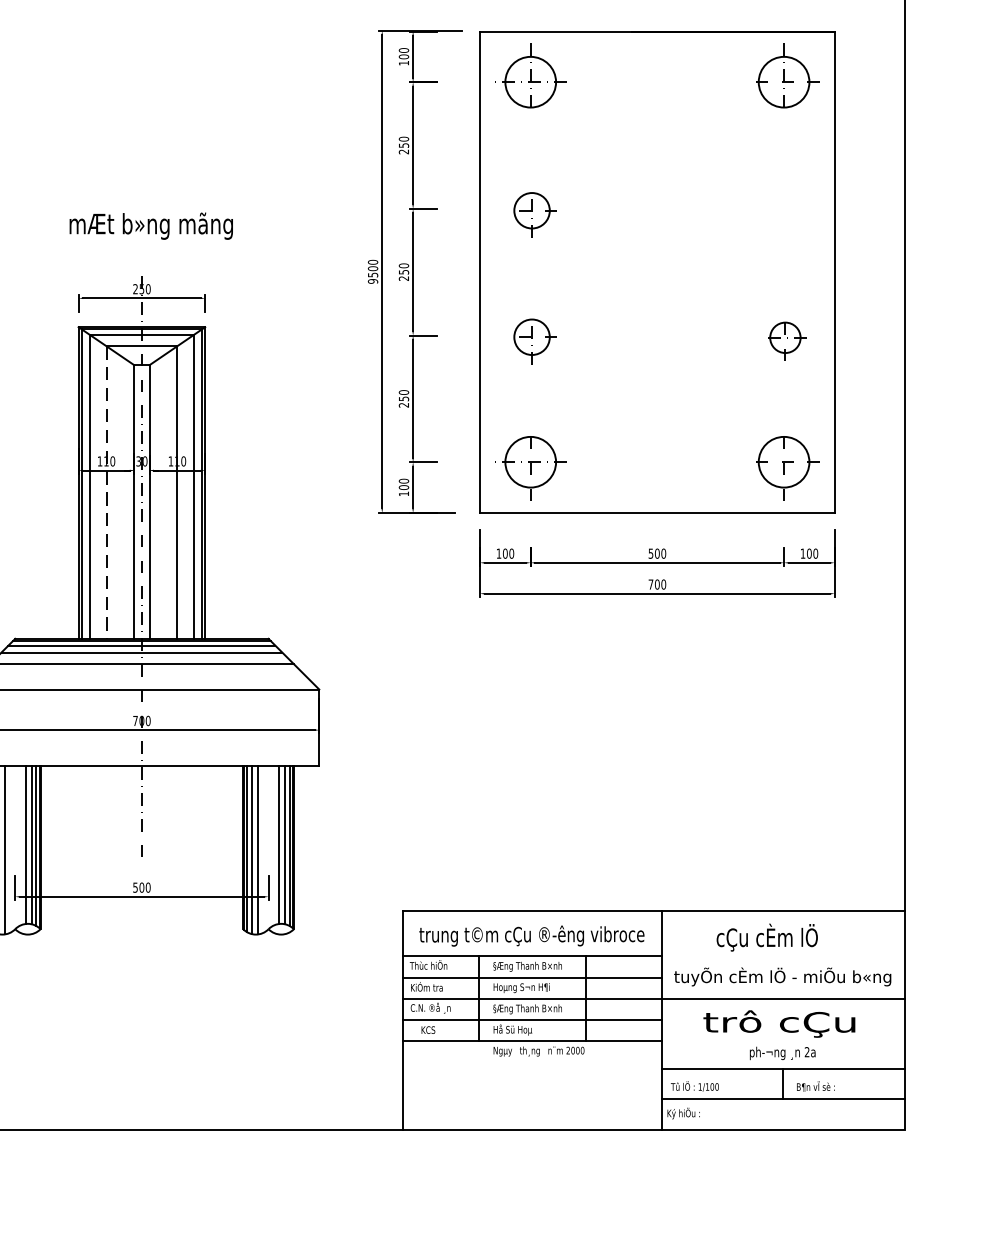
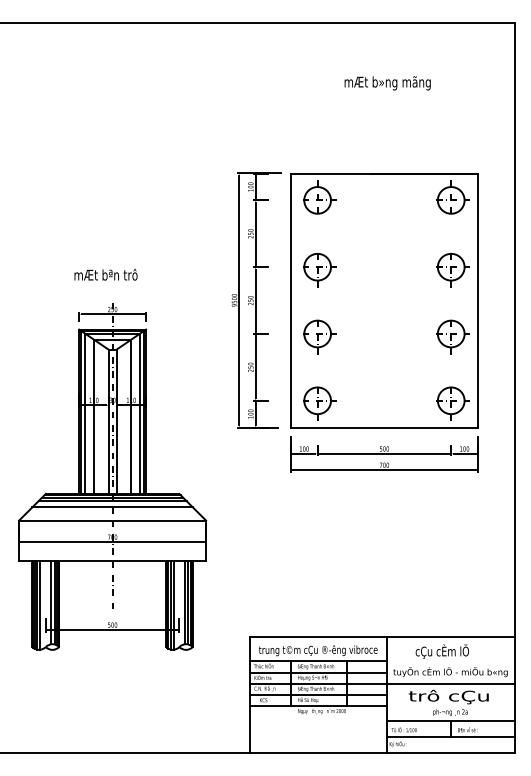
part: (534, 215) -> (319, 270), size x1.43
part: (786, 215) -> (452, 270), added
text: (183, 226) -> (134, 276), mÆt b»ng mãng -> mÆt bªn trô
part: (534, 340) -> (319, 336), size x1.43
part: (786, 340) -> (452, 336), size x1.67
line: (105, 493) -> (93, 417), dashed -> solid

